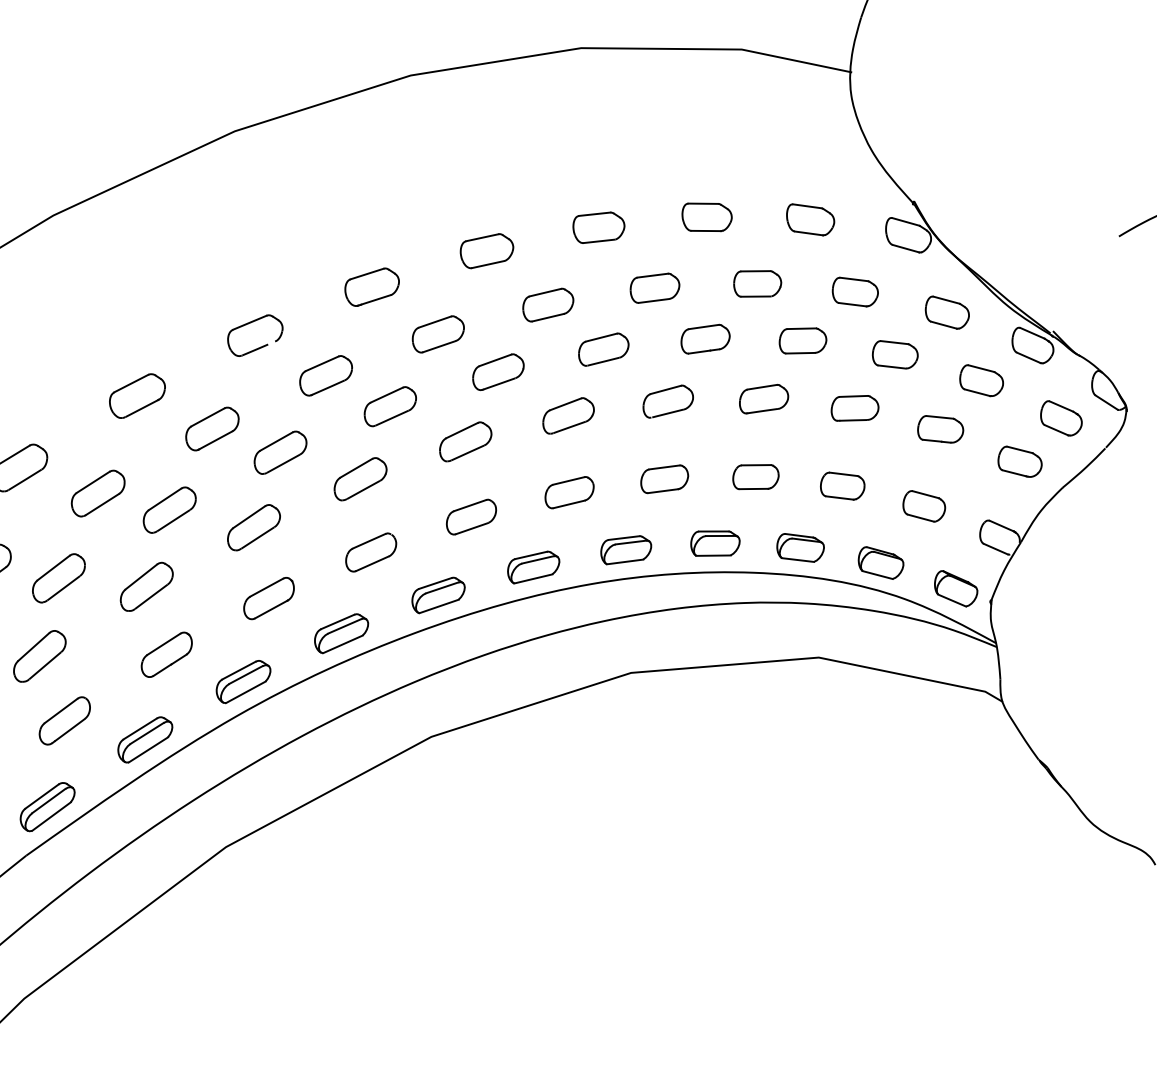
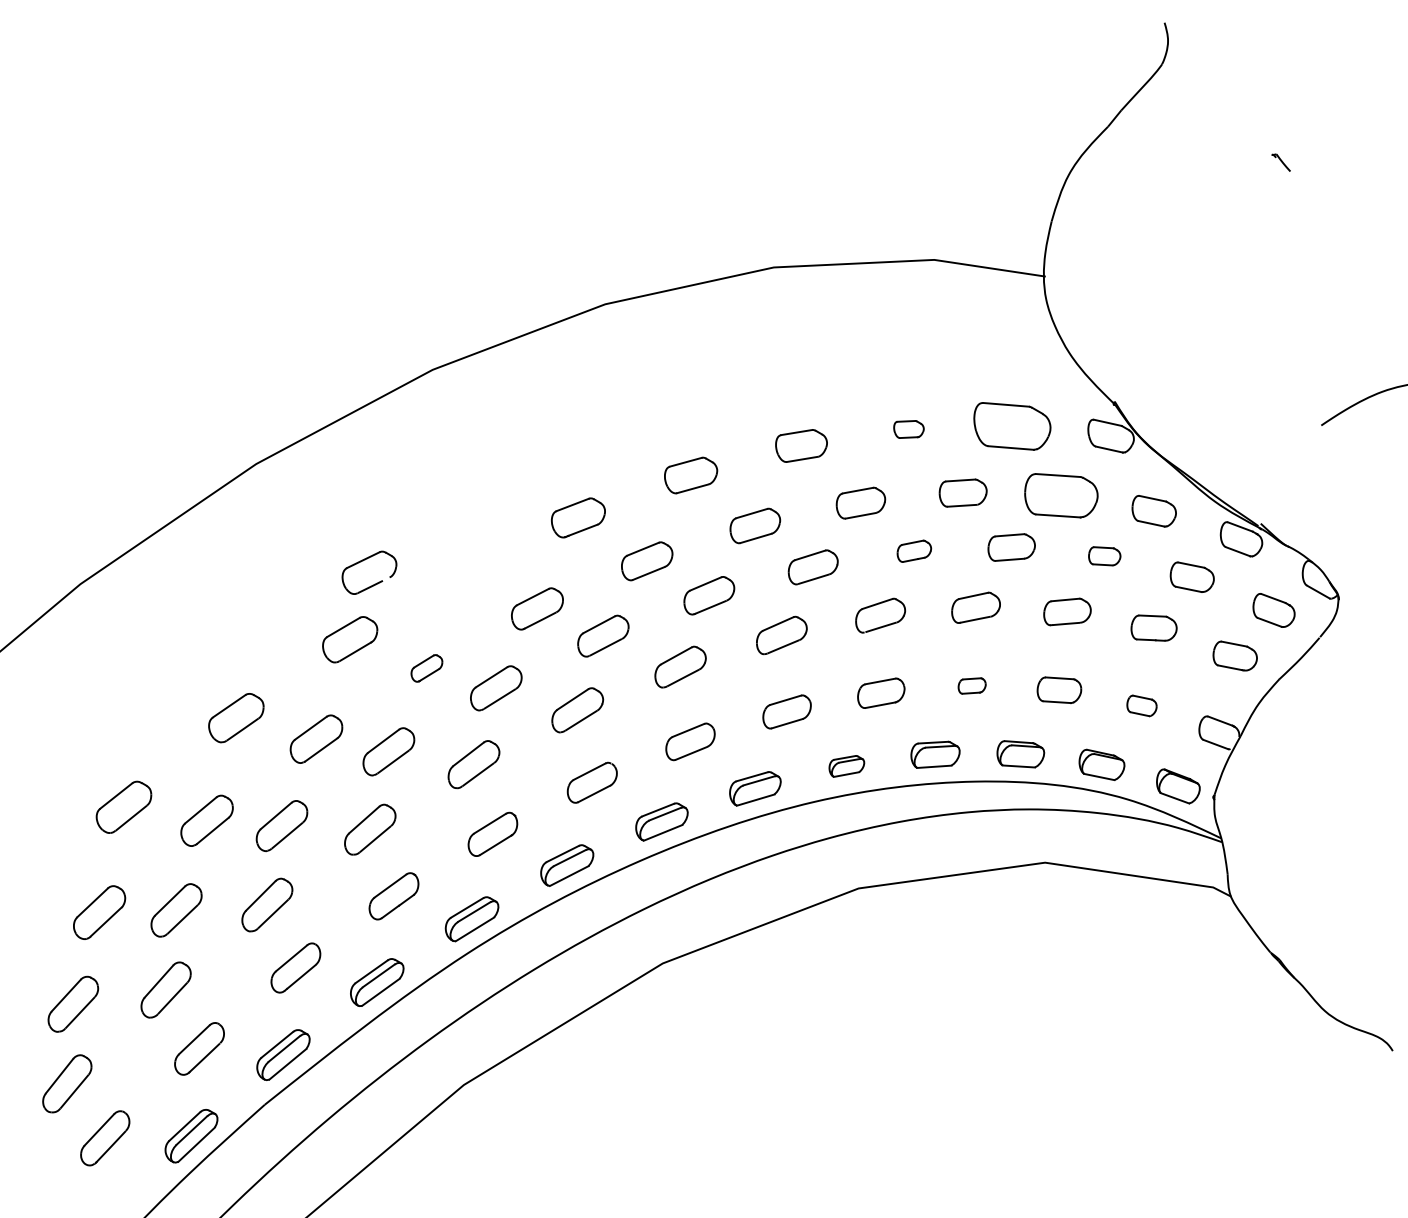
part: (706, 217) -> (908, 429), size x0.6
part: (810, 219) -> (1012, 425), size x1.6
part: (854, 291) -> (1060, 495), size x1.6
part: (249, 324) -> (363, 561), moved
part: (705, 339) -> (914, 551), size x0.7
part: (895, 355) -> (1104, 556), size x0.7
part: (211, 429) -> (426, 668), size x0.6
part: (755, 476) -> (971, 685), size x0.6
part: (923, 506) -> (1141, 705), size x0.7
part: (625, 550) -> (846, 766), size x0.7

